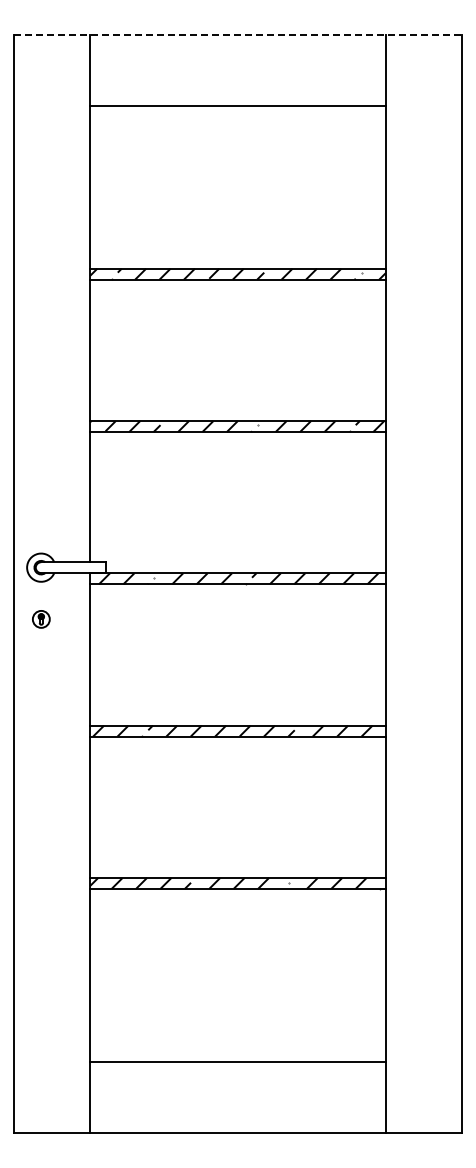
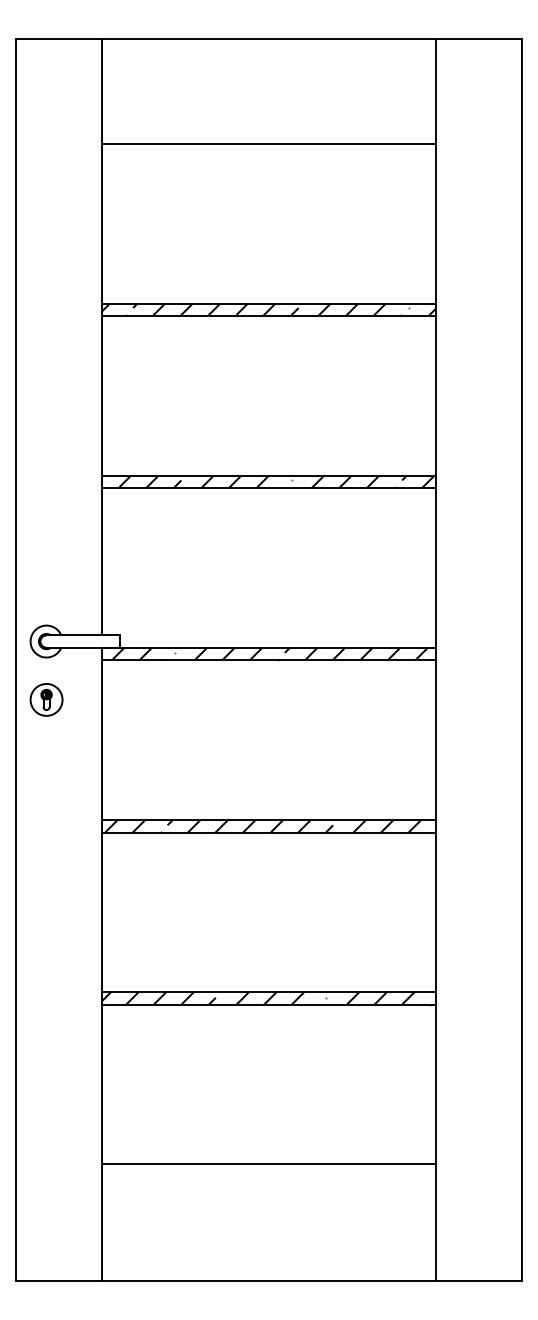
line: (237, 35) -> (268, 39), dashed -> solid
line: (237, 106) -> (268, 143), moved
part: (41, 619) -> (46, 700), size x1.67
line: (237, 1062) -> (268, 1164), moved

